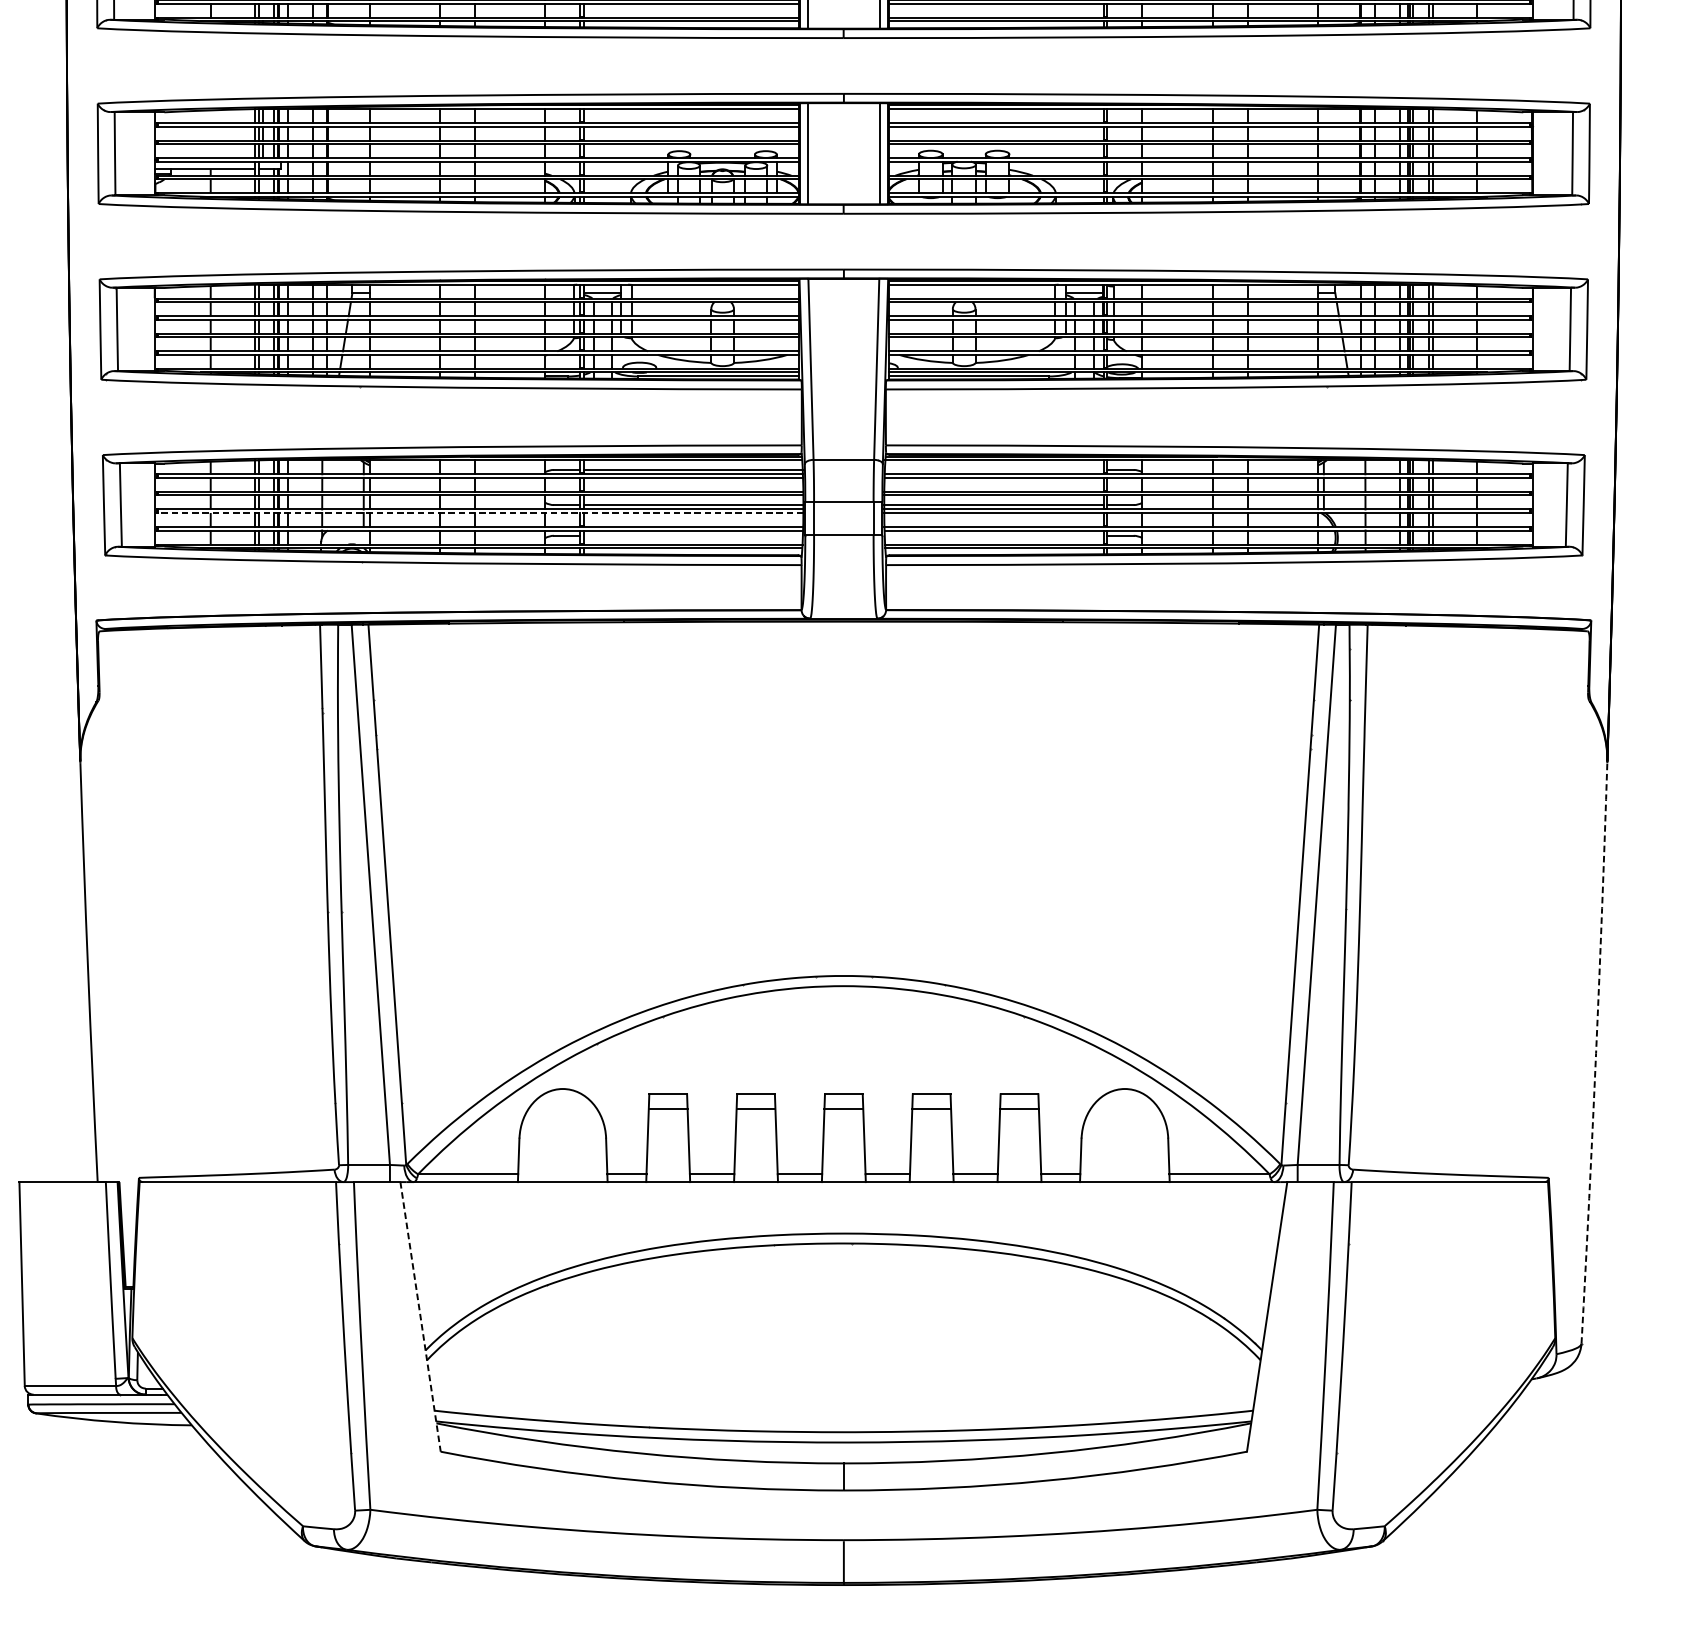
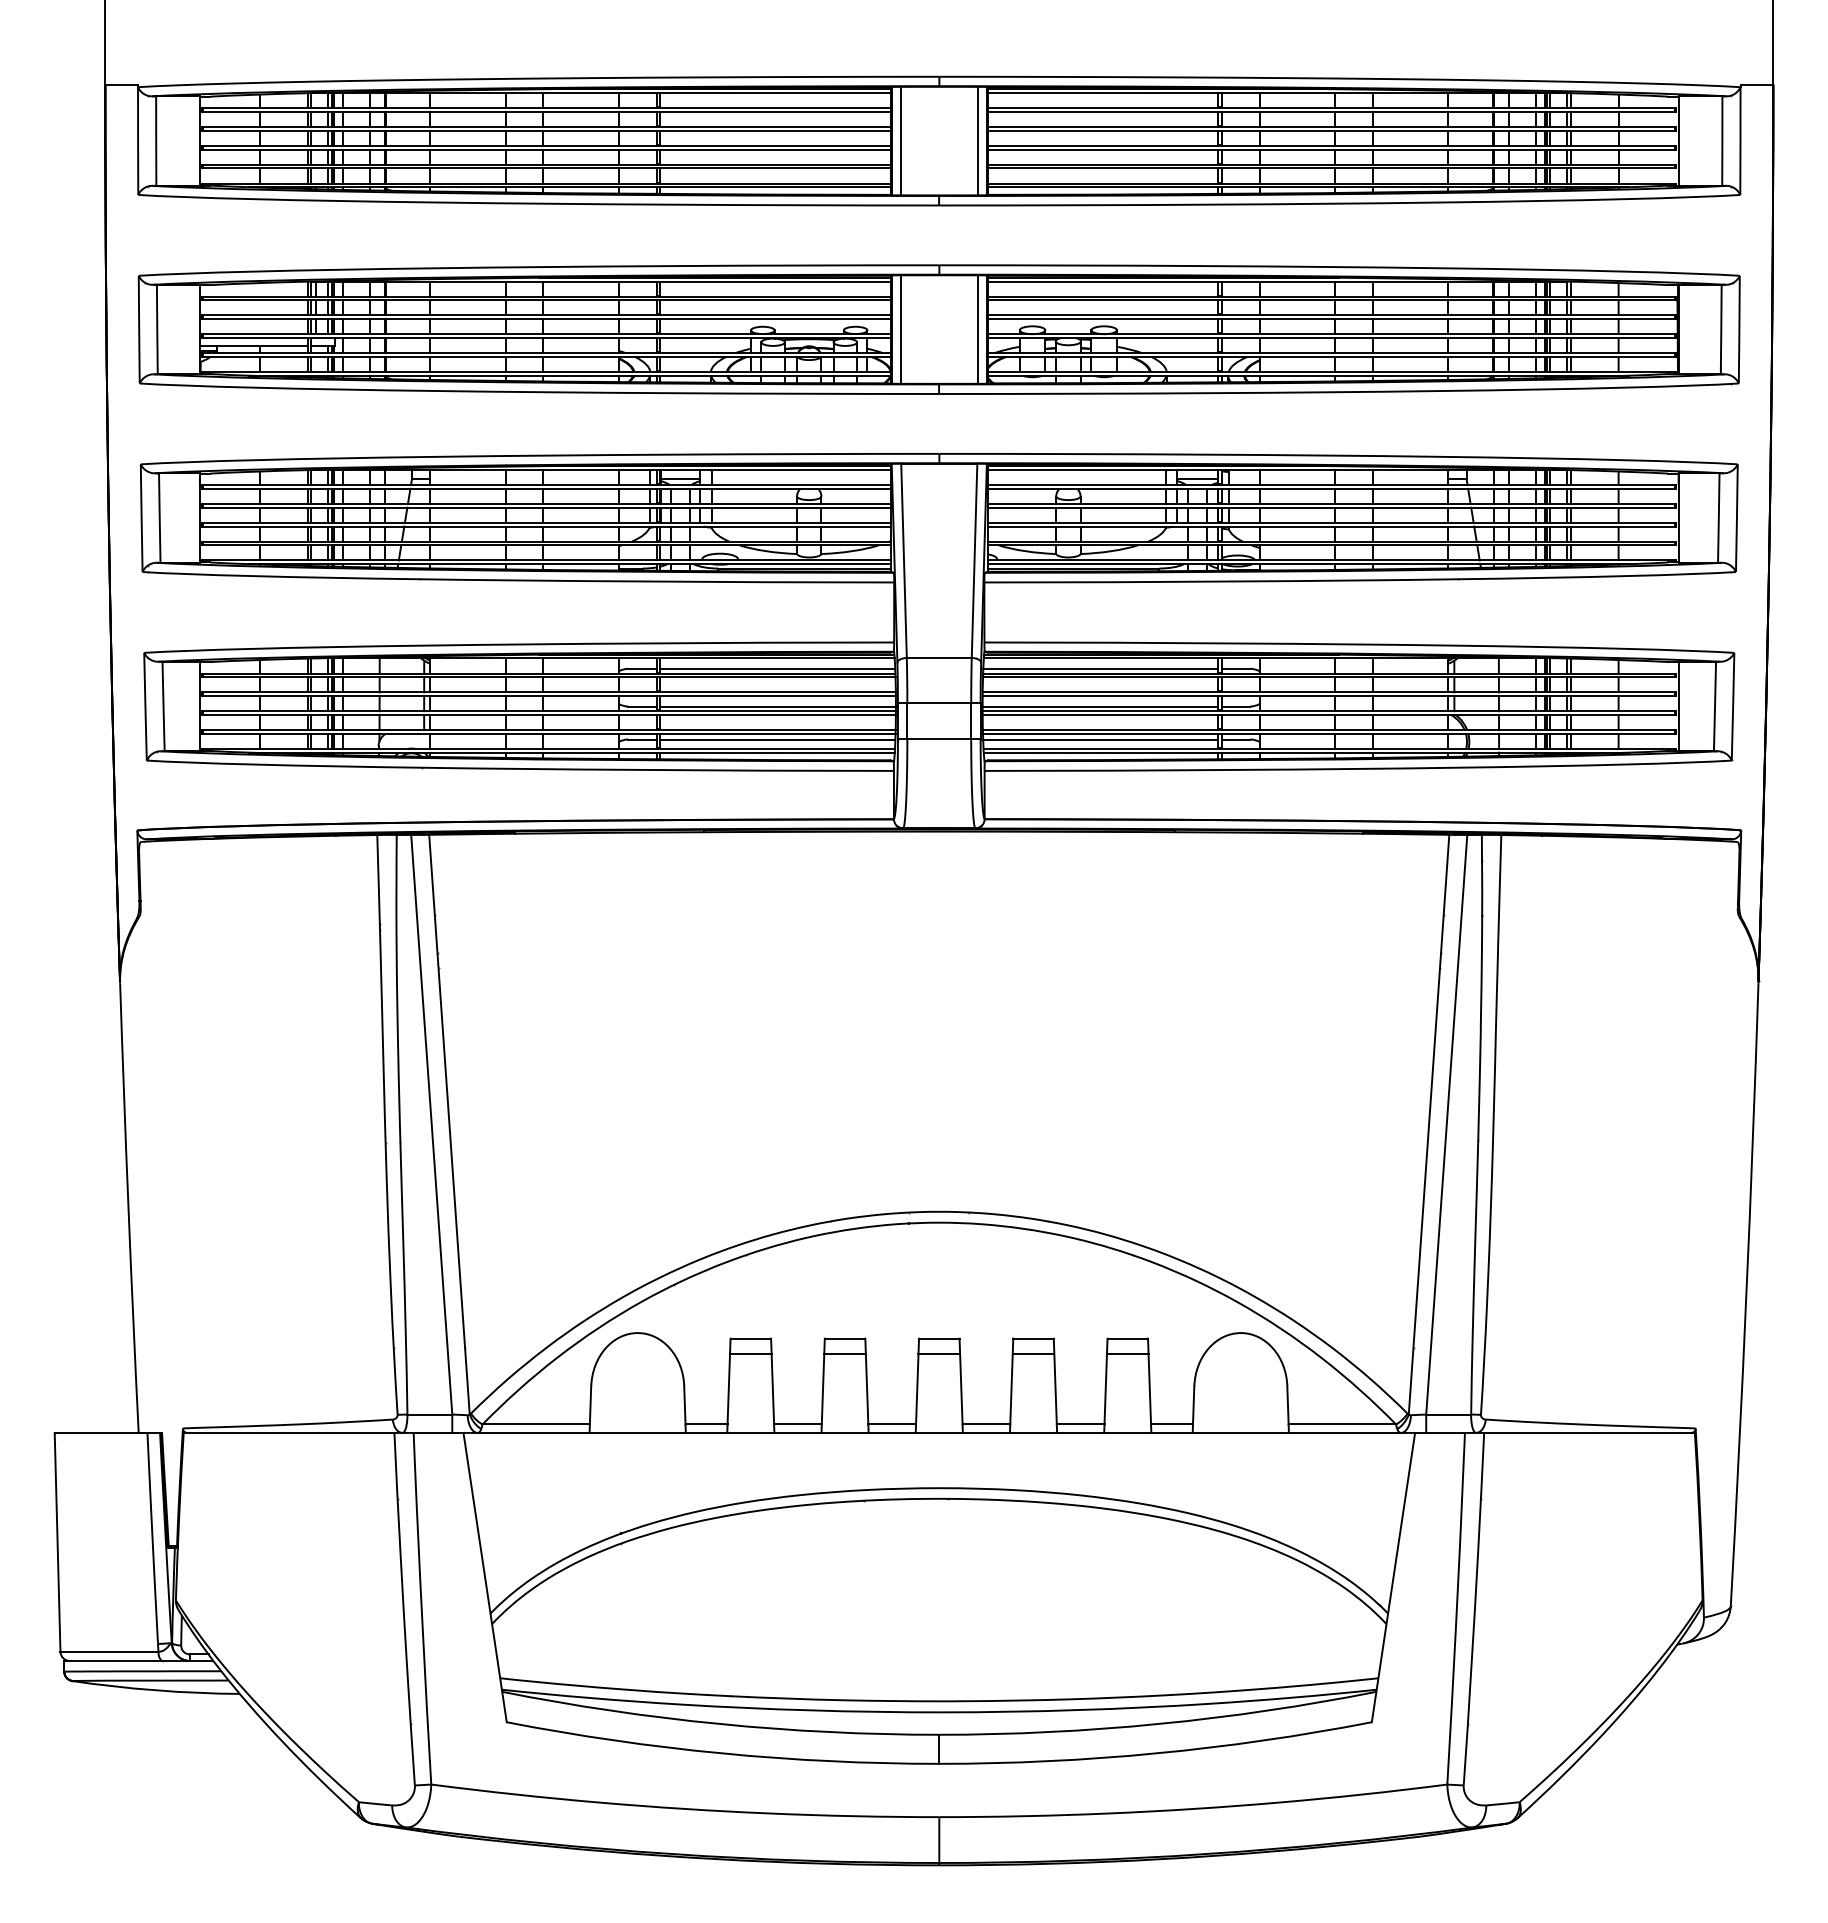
line: (994, 469) -> (1100, 668), added
line: (480, 513) -> (549, 715), dashed -> solid
line: (693, 535) -> (777, 739), added
line: (994, 535) -> (1100, 739), added
arc: (1596, 1053) -> (1746, 1294), dashed -> solid
line: (420, 1317) -> (485, 1578), dashed -> solid

